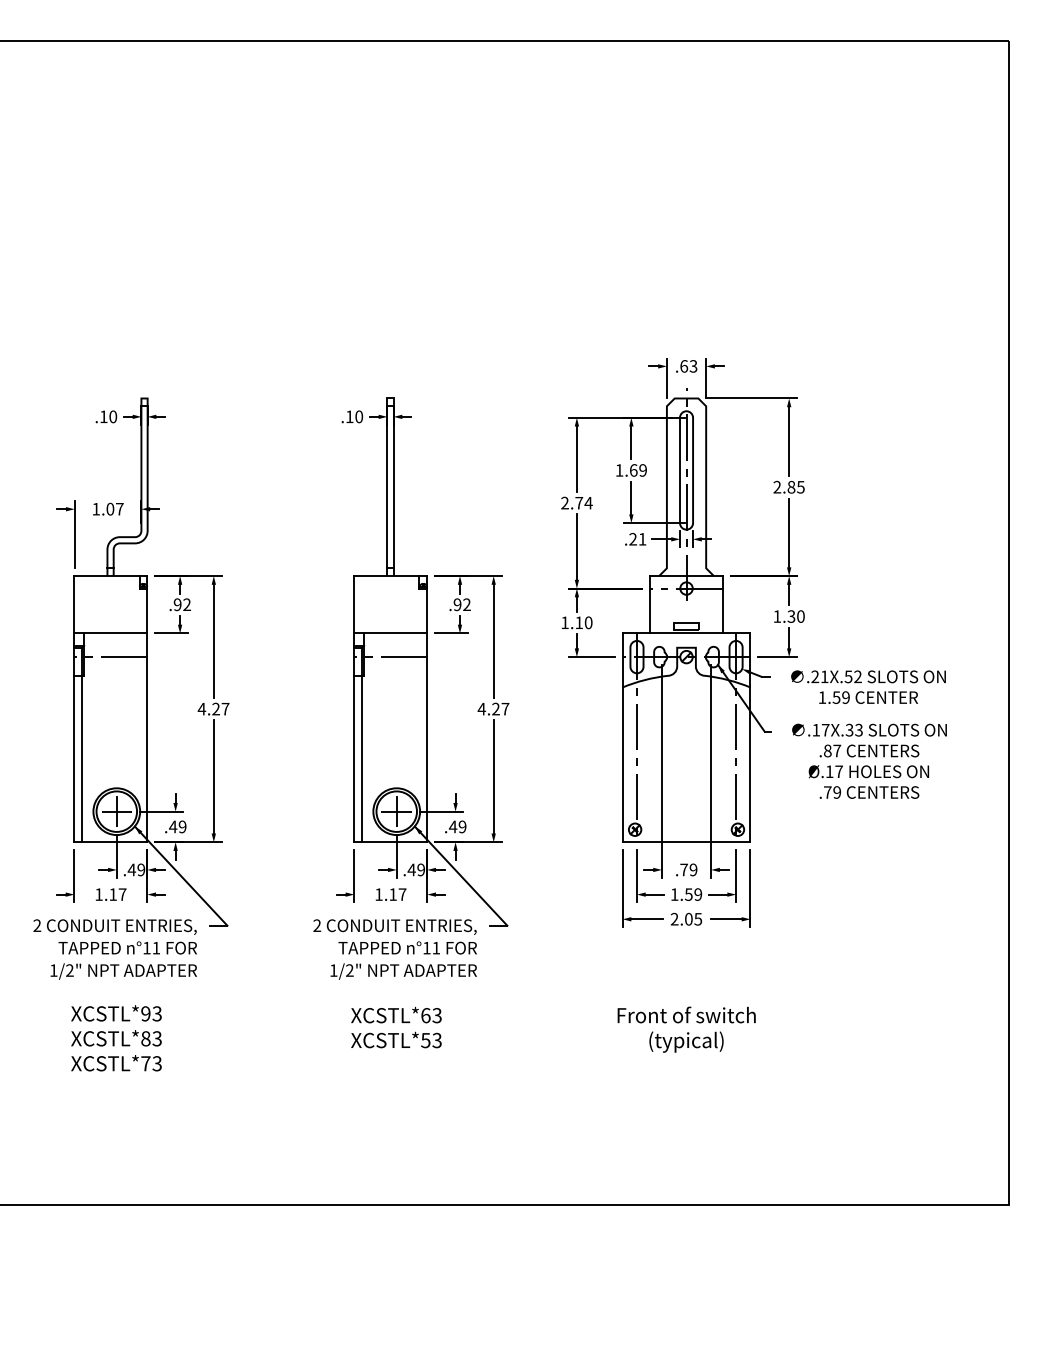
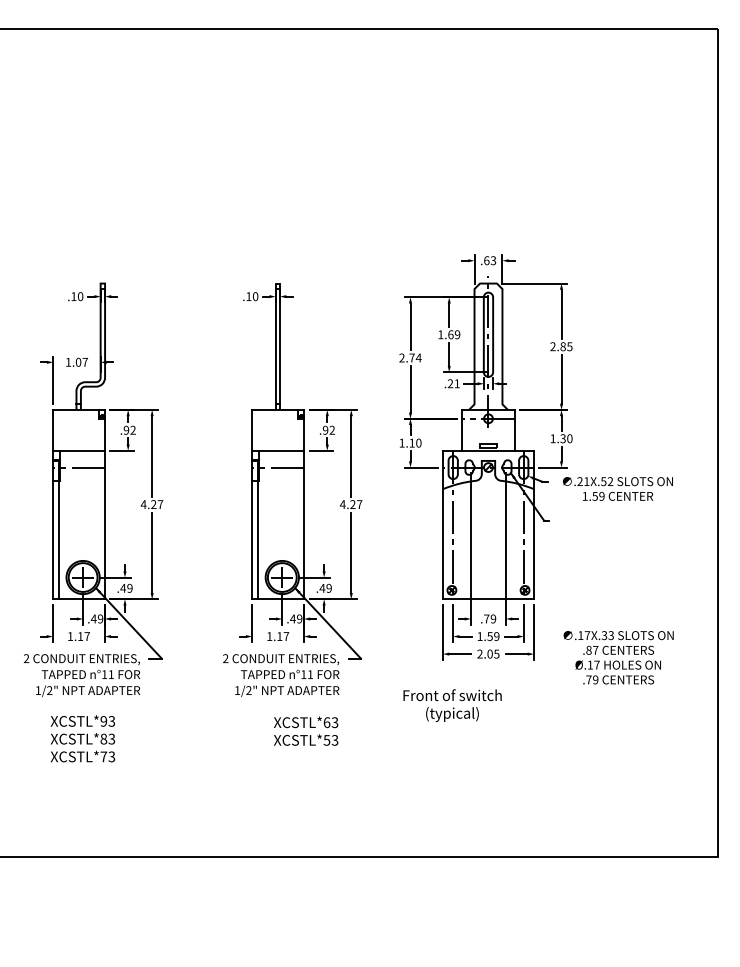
text: (869, 761) -> (618, 657), moved
text: (397, 1026) -> (306, 730), moved
text: (686, 1029) -> (452, 705), moved

